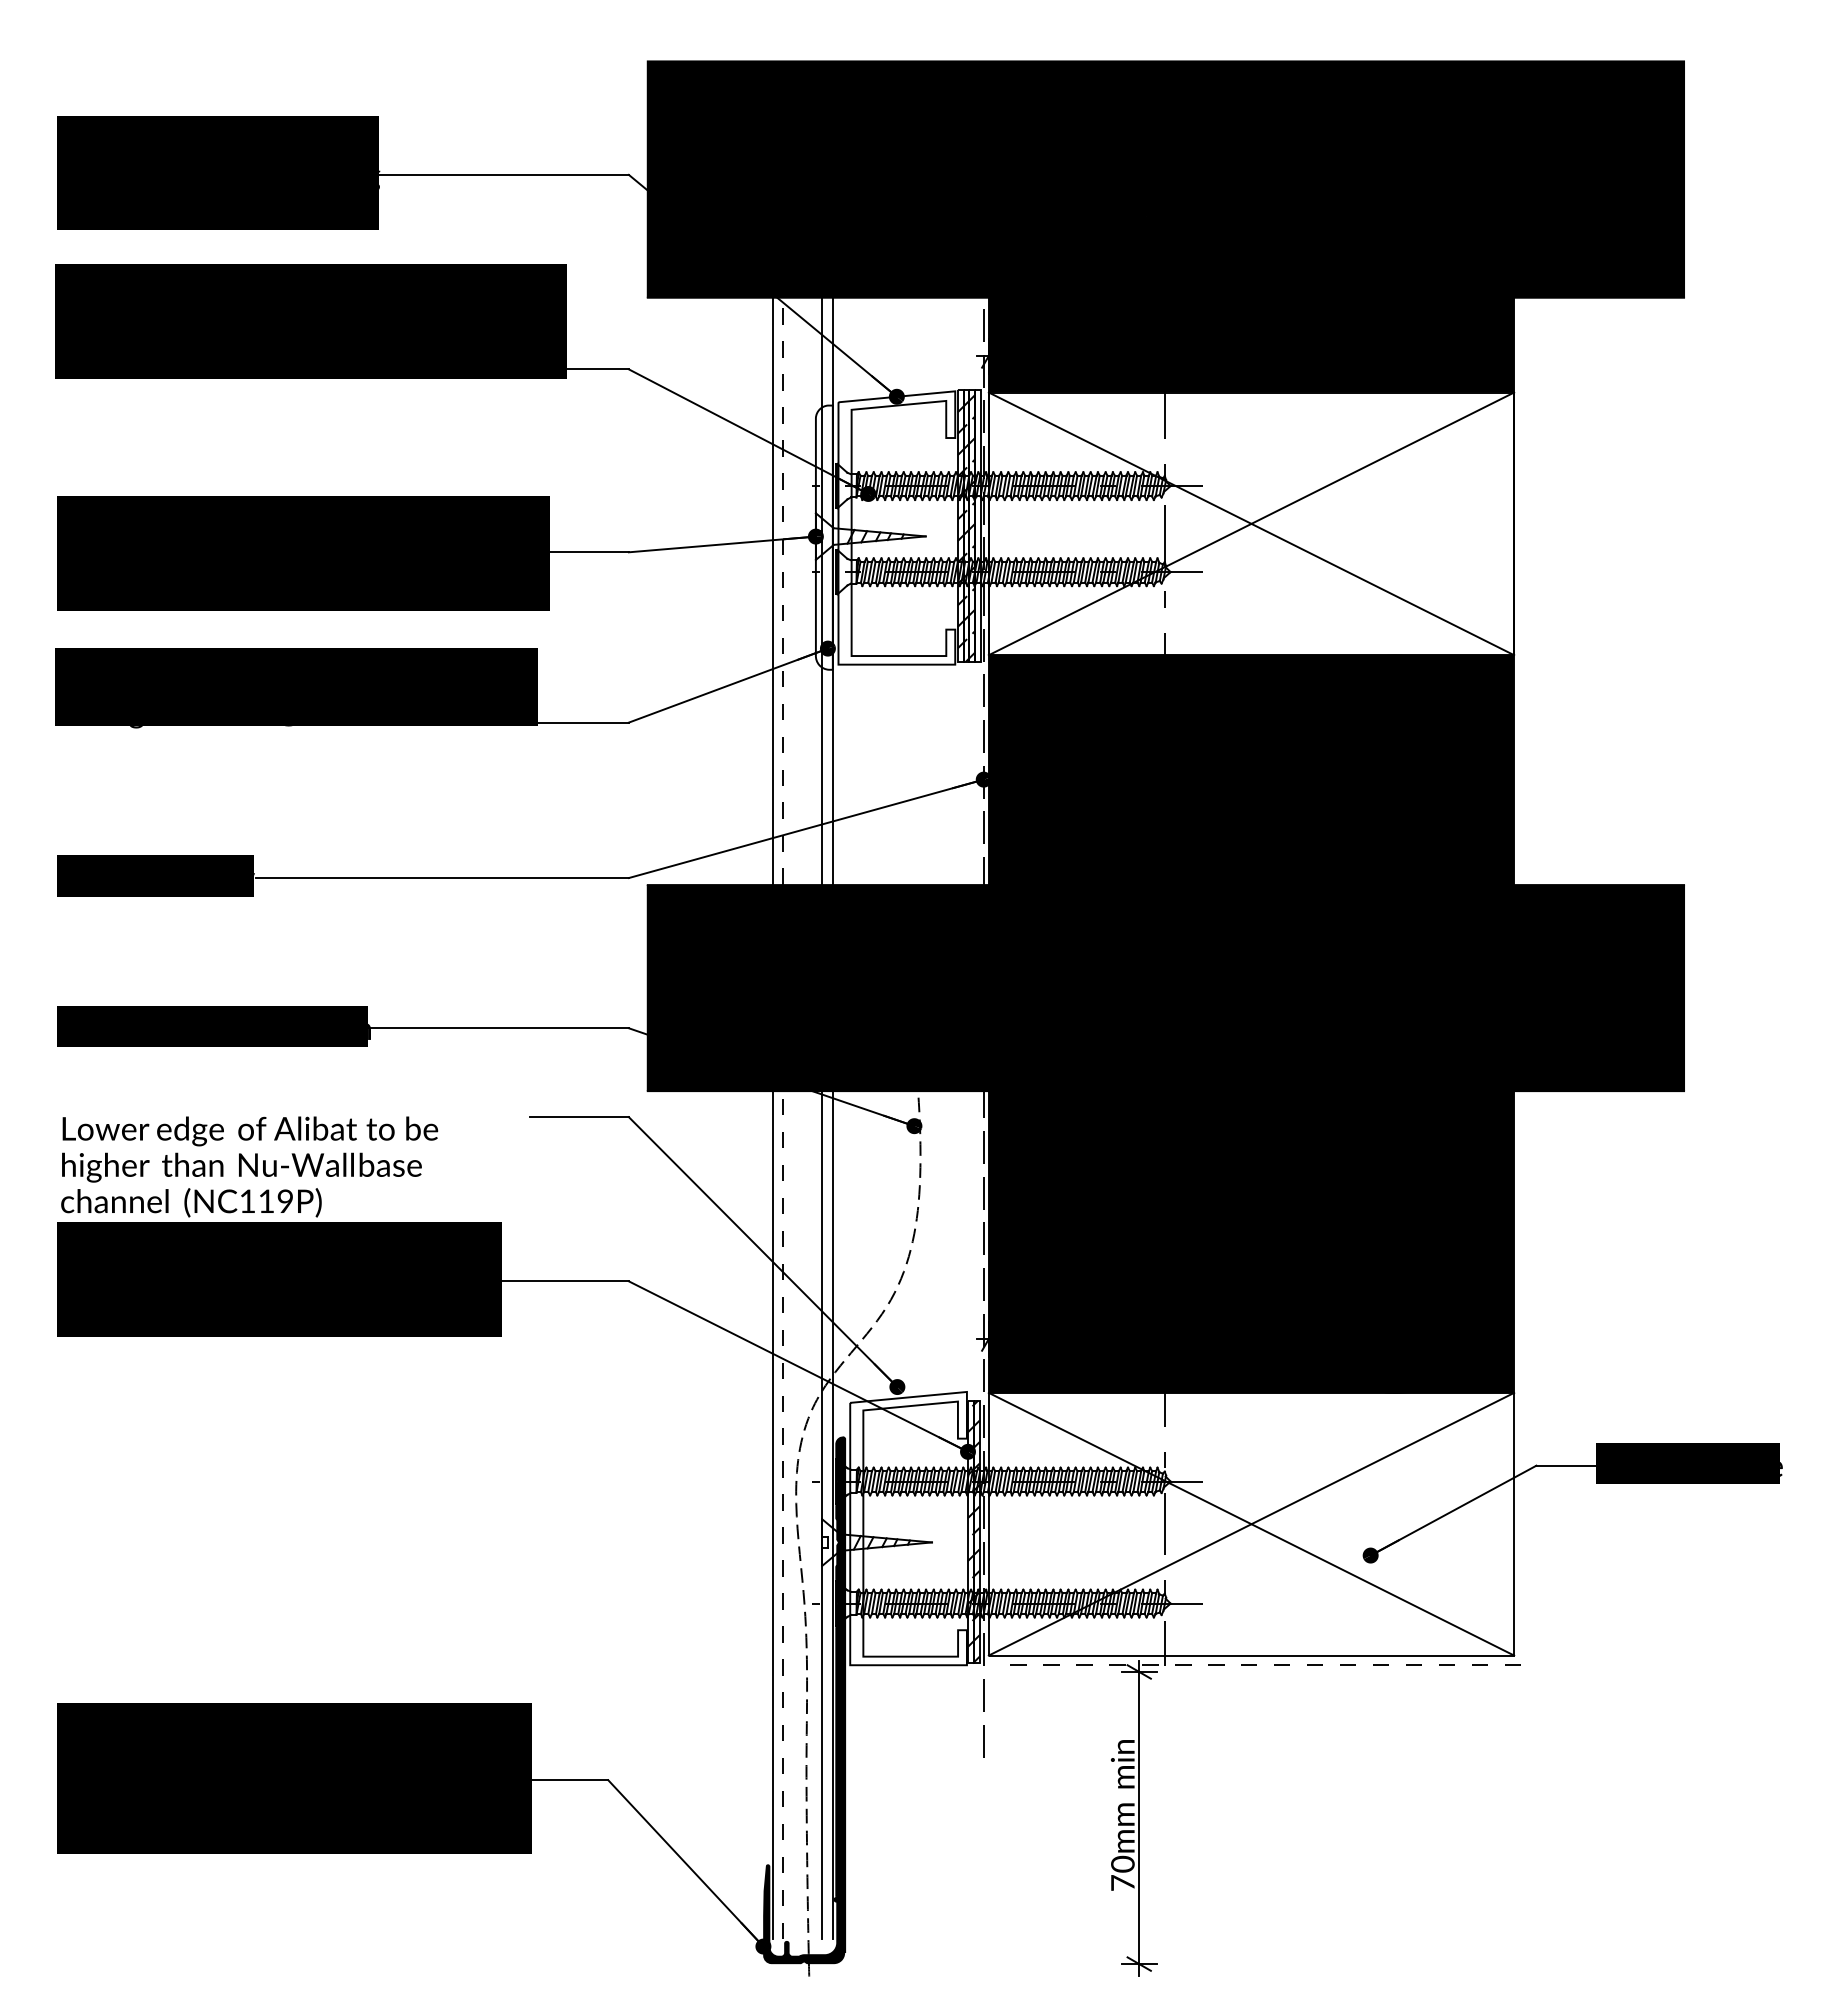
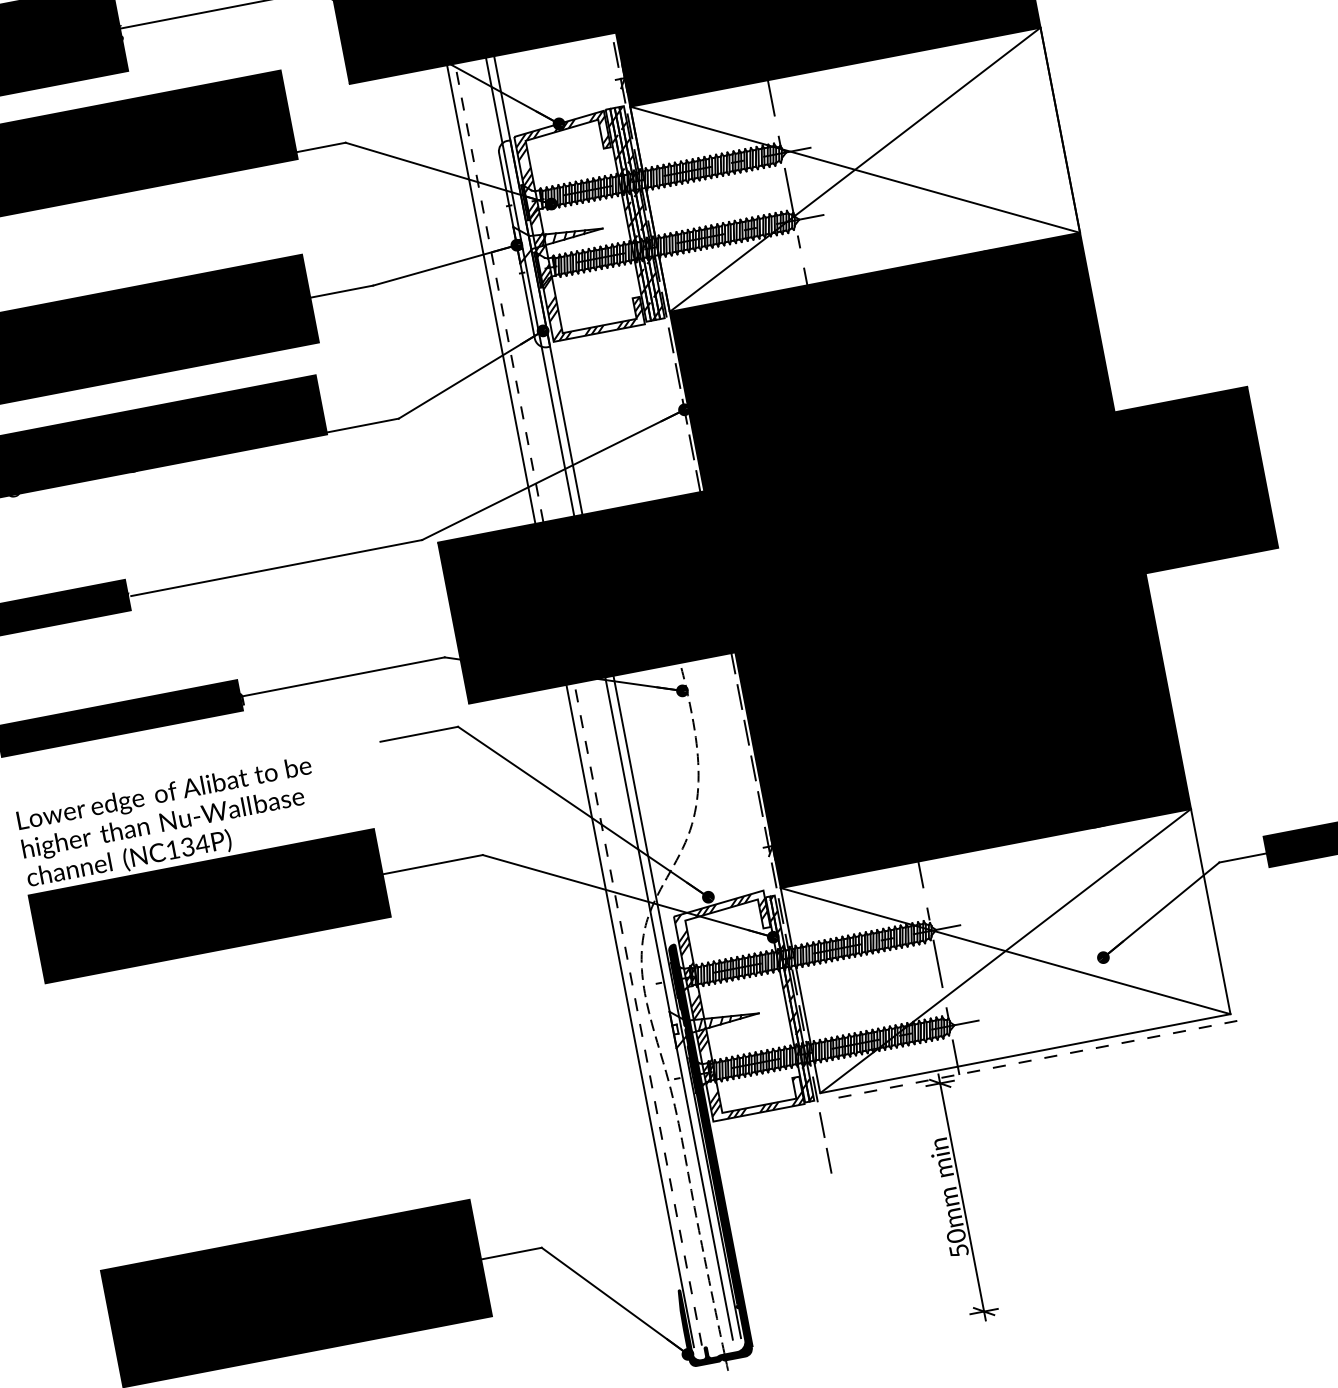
hatch: (978, 521) -> (641, 208), added
hatch: (896, 527) -> (578, 226), added
text: (275, 1201) -> (194, 845), (NC119P) -> (NC134P)
hatch: (908, 1529) -> (738, 1006), added
text: (1122, 1882) -> (958, 1250), 70mm -> 50mm

